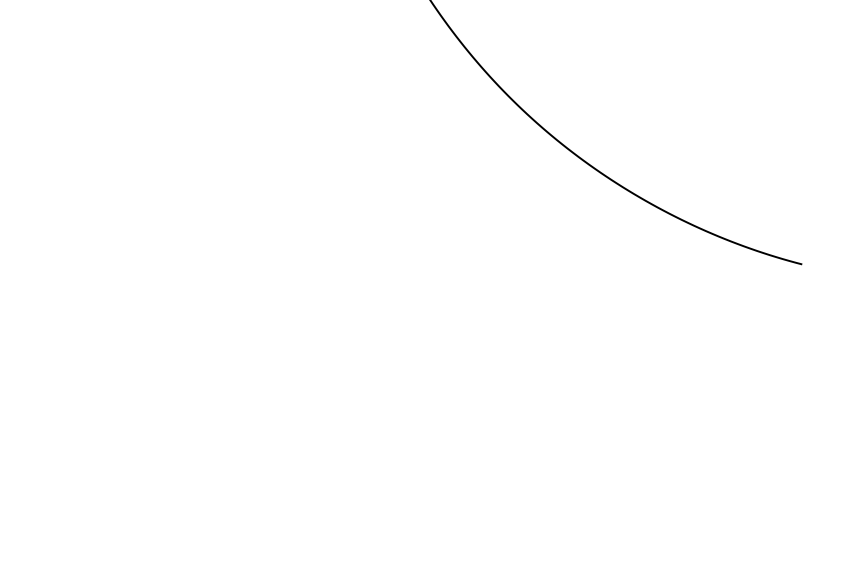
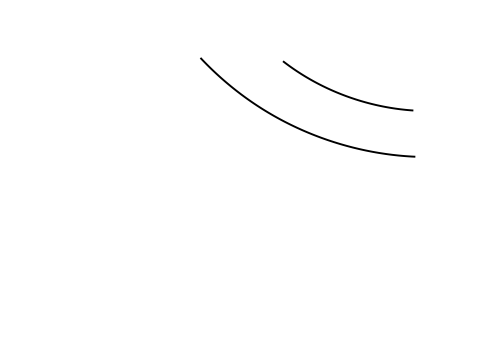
curve: (689, 111) -> (345, 94), added

